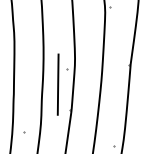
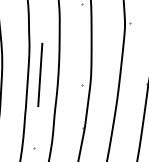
line: (58, 84) -> (40, 74), moved

